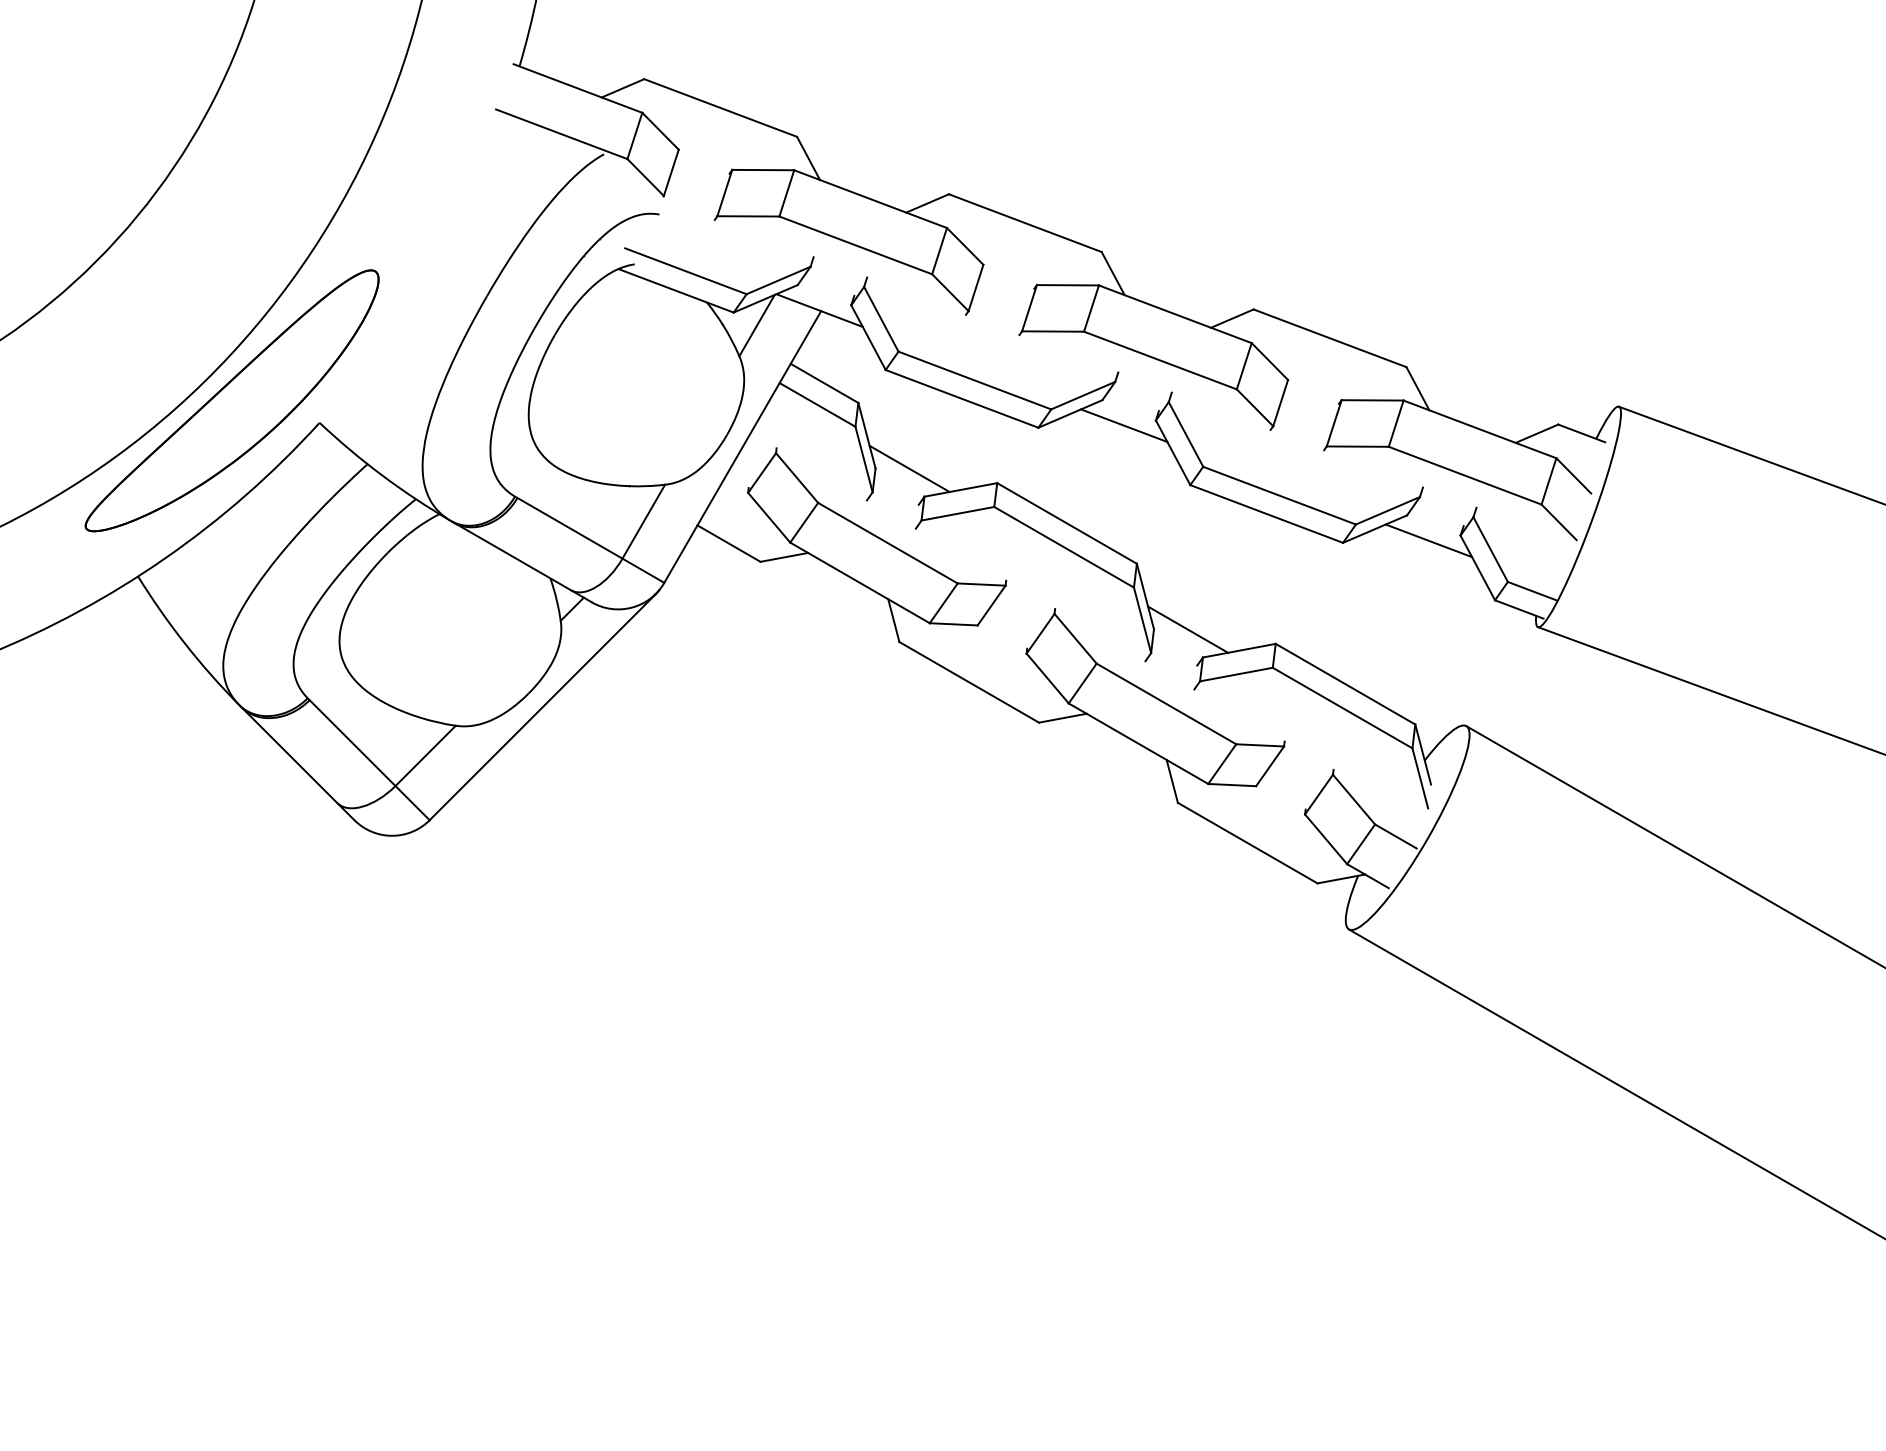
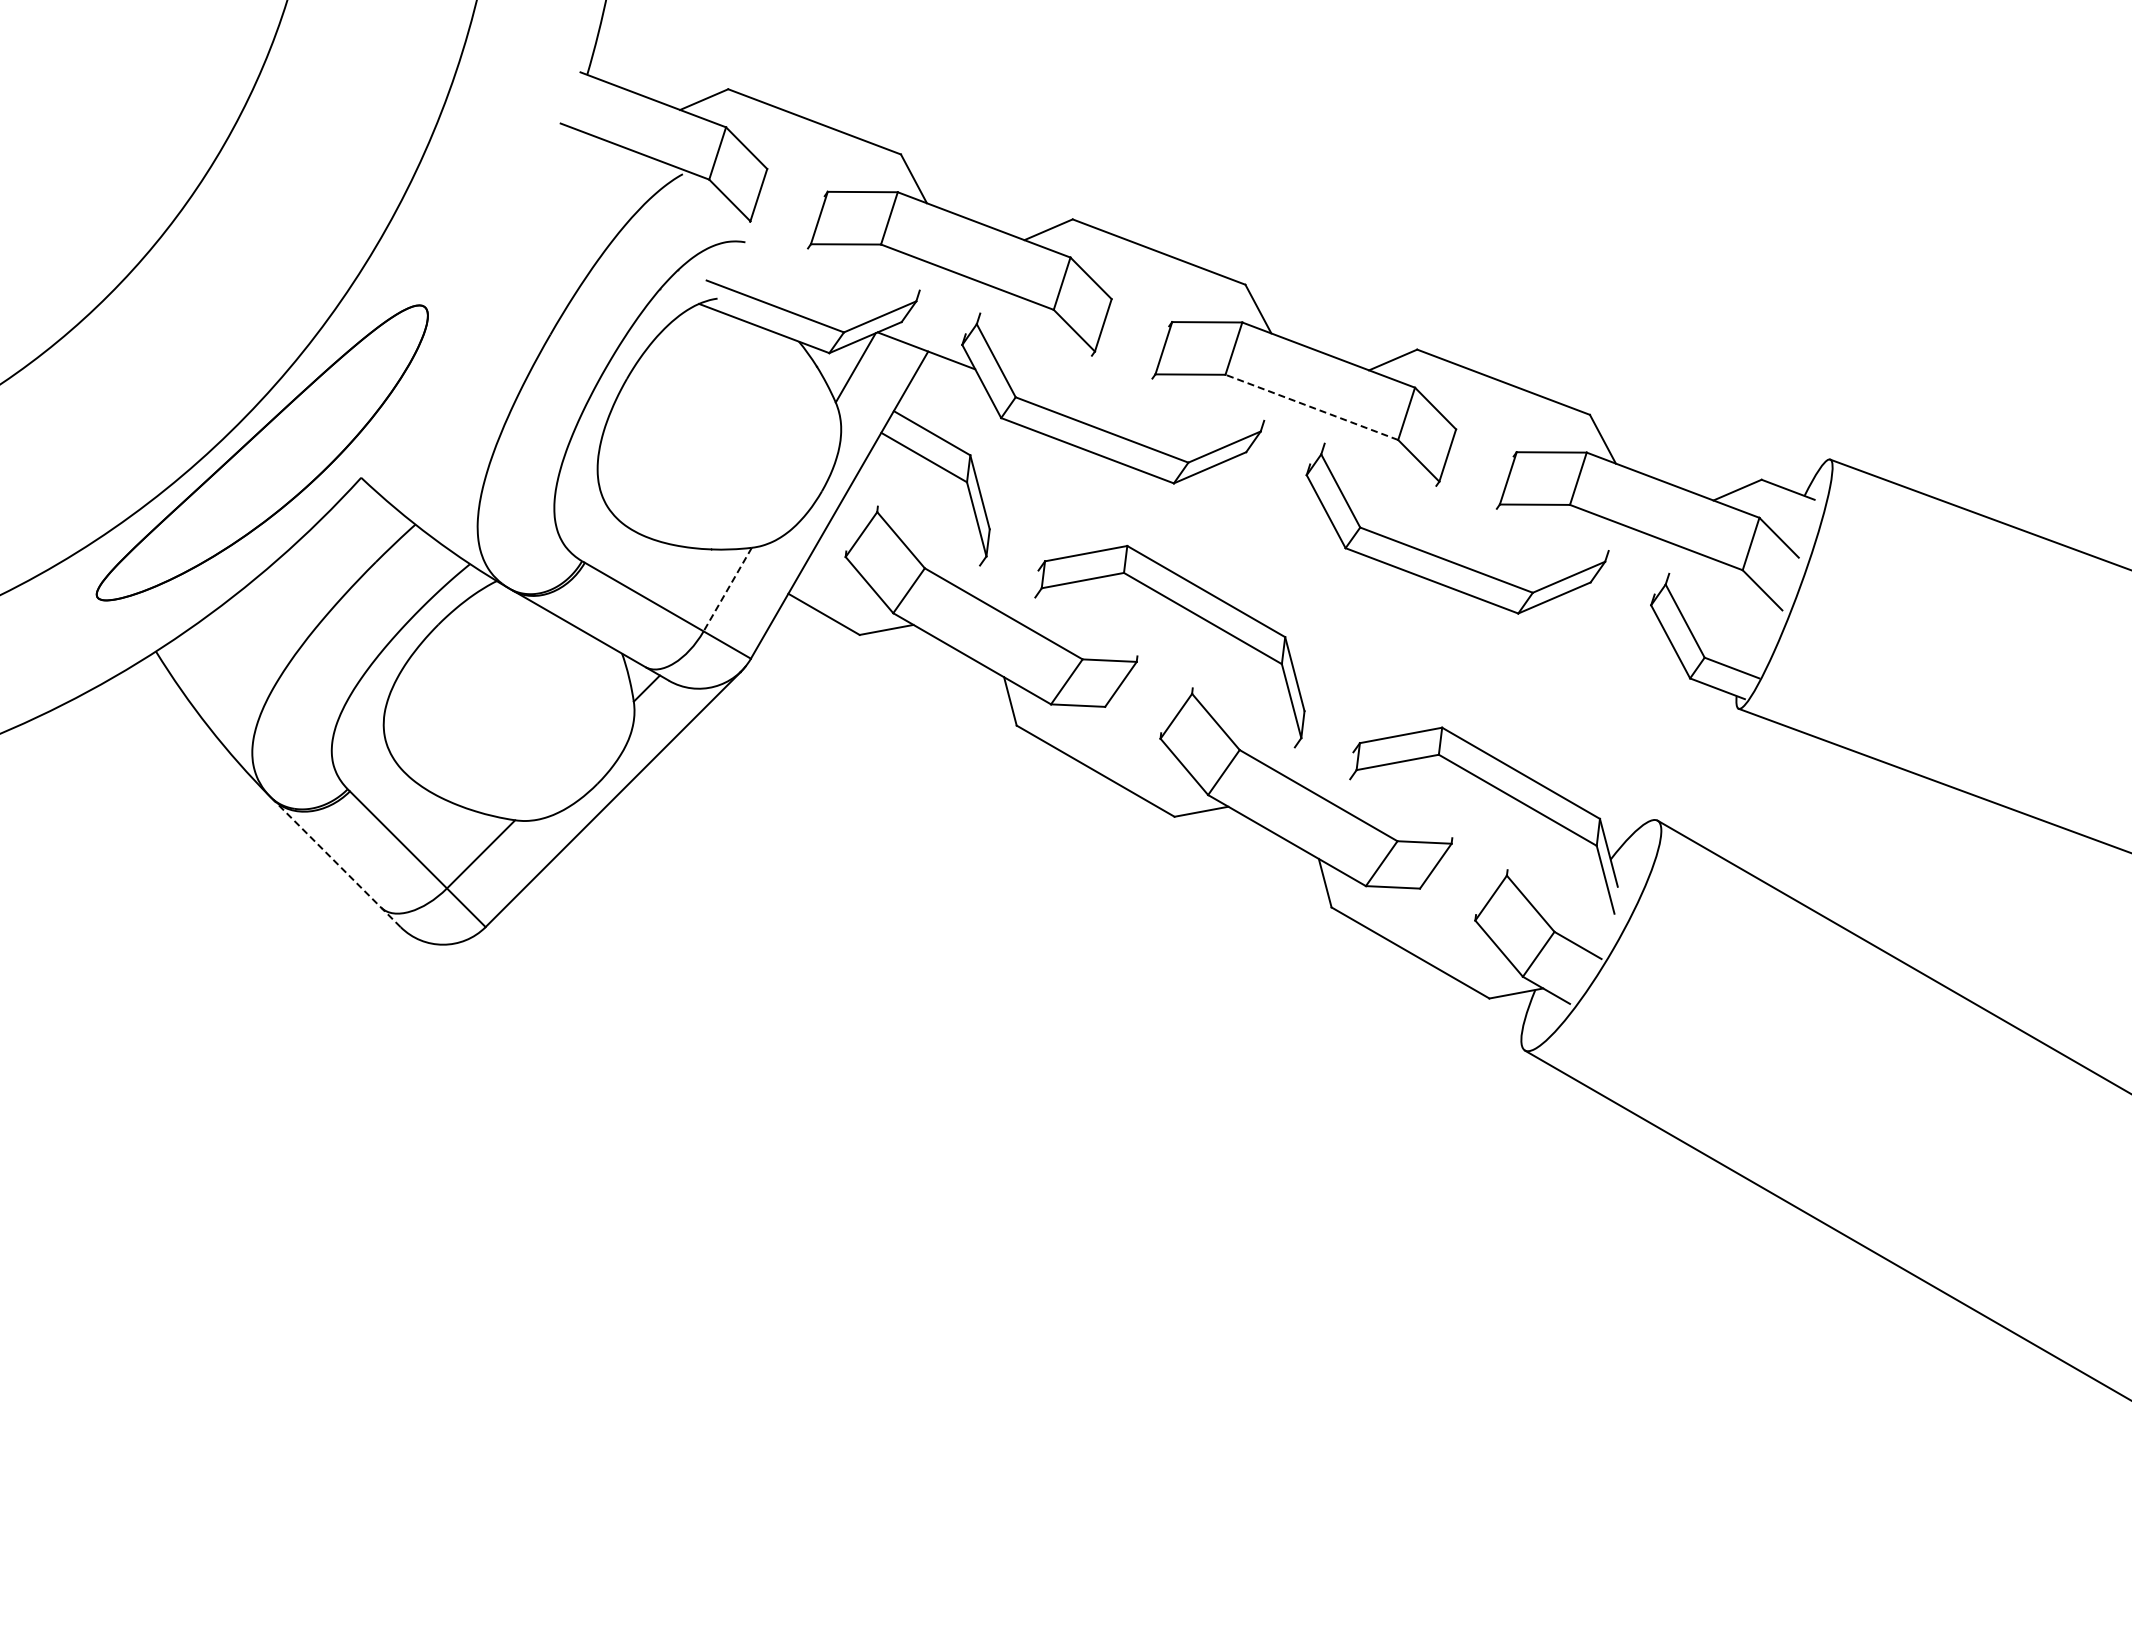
line: (1160, 360) -> (1311, 407), solid -> dashed
line: (1123, 425) -> (1270, 480), removed
line: (909, 468) -> (1028, 529), removed
line: (643, 522) -> (727, 590), solid -> dashed
line: (1429, 540) -> (1615, 610), removed
line: (1187, 629) -> (1342, 711), removed
line: (297, 763) -> (336, 863), solid -> dashed

